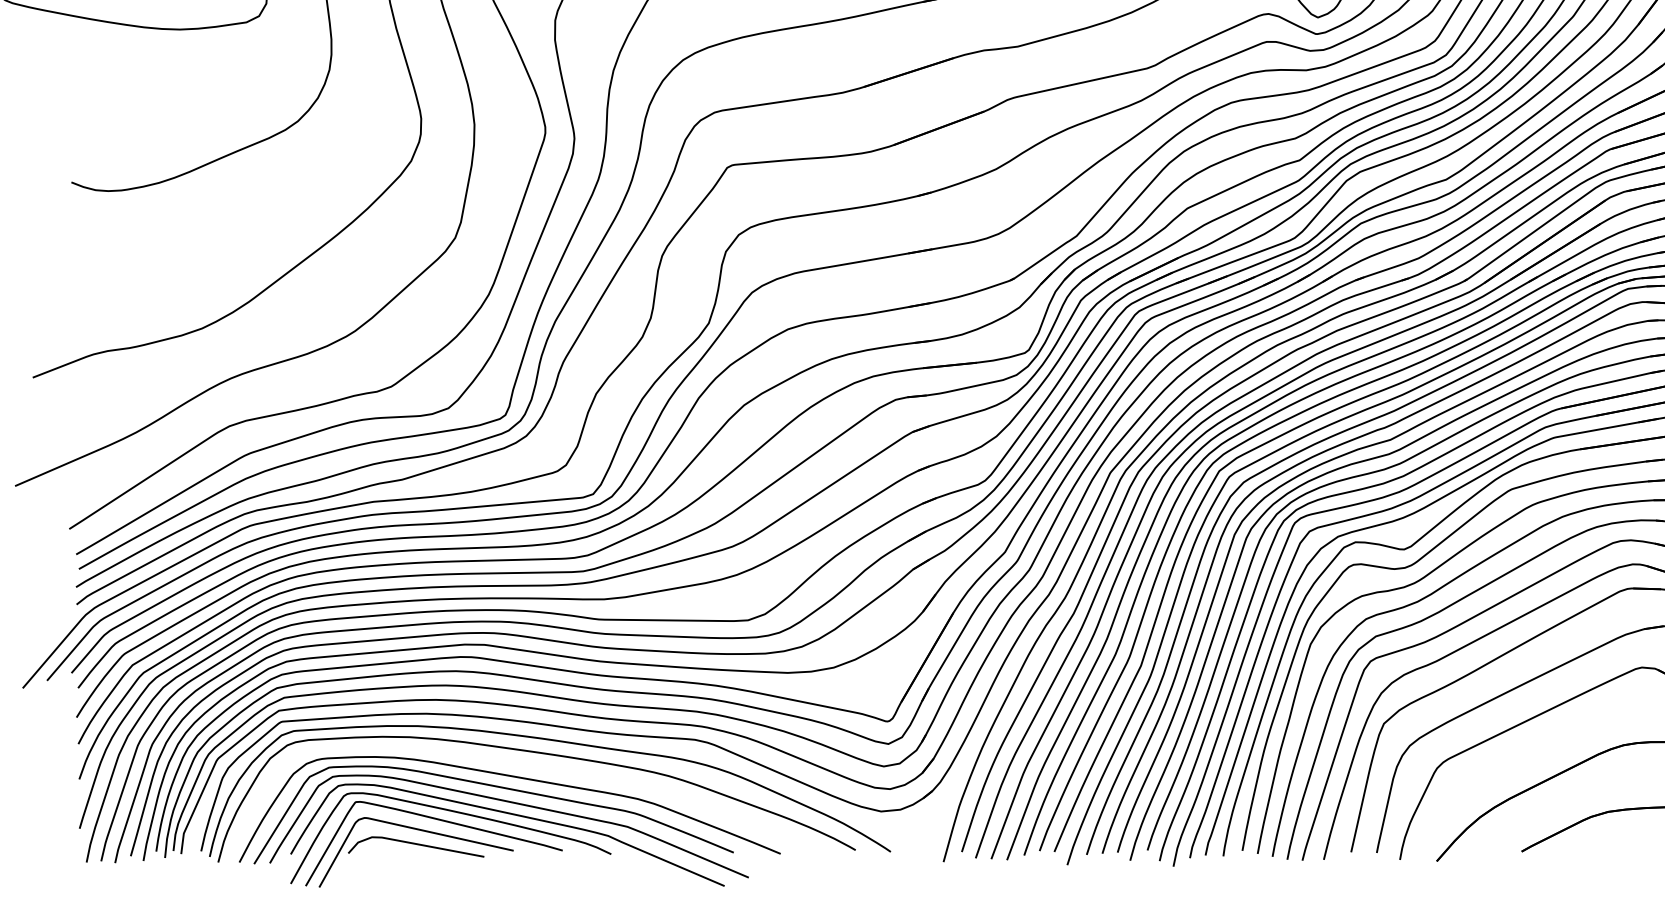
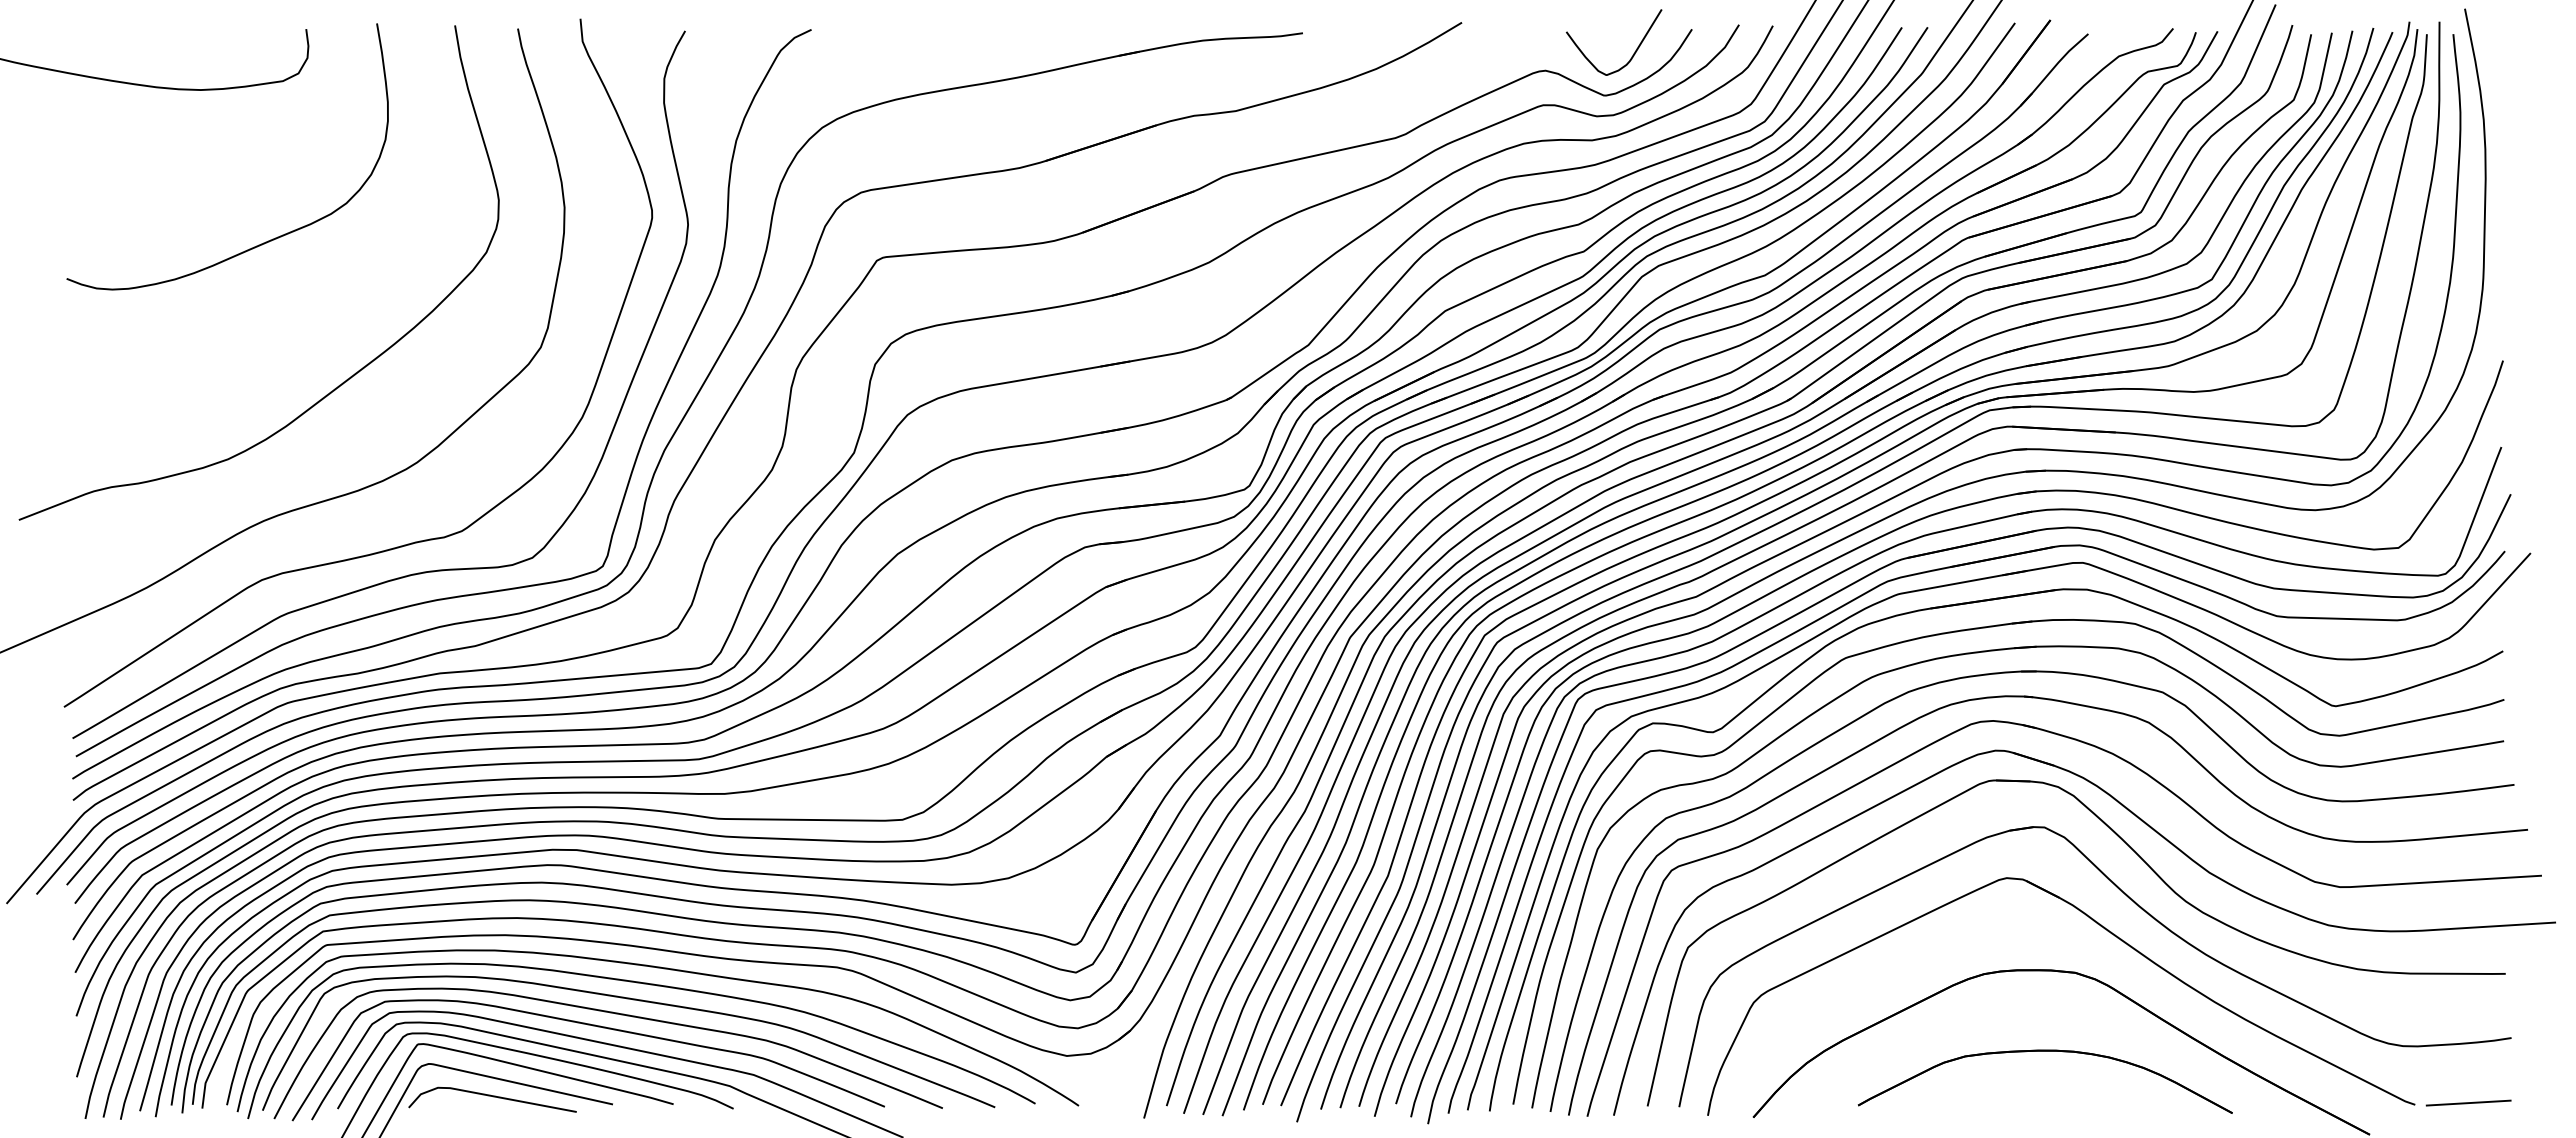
curve: (530, 766) -> (633, 1000), added

